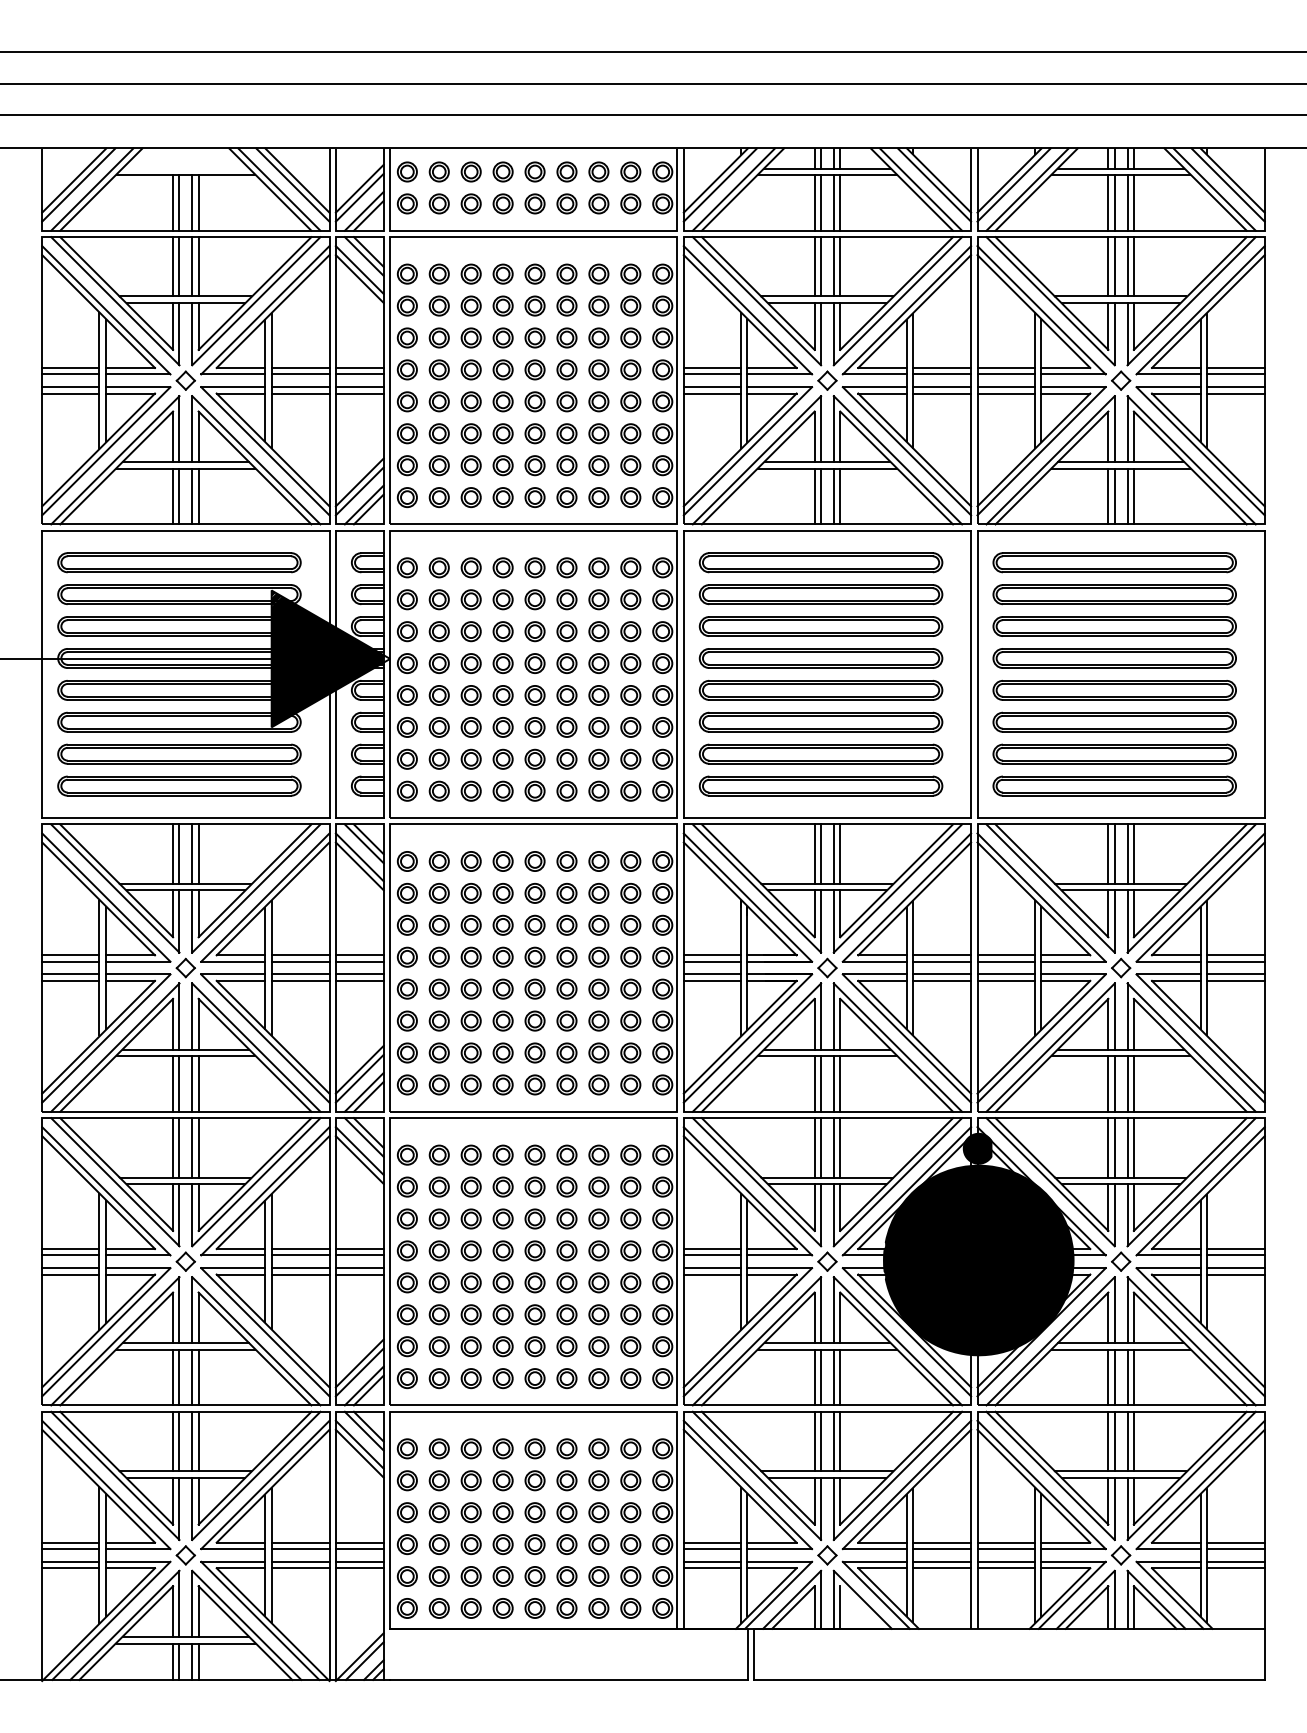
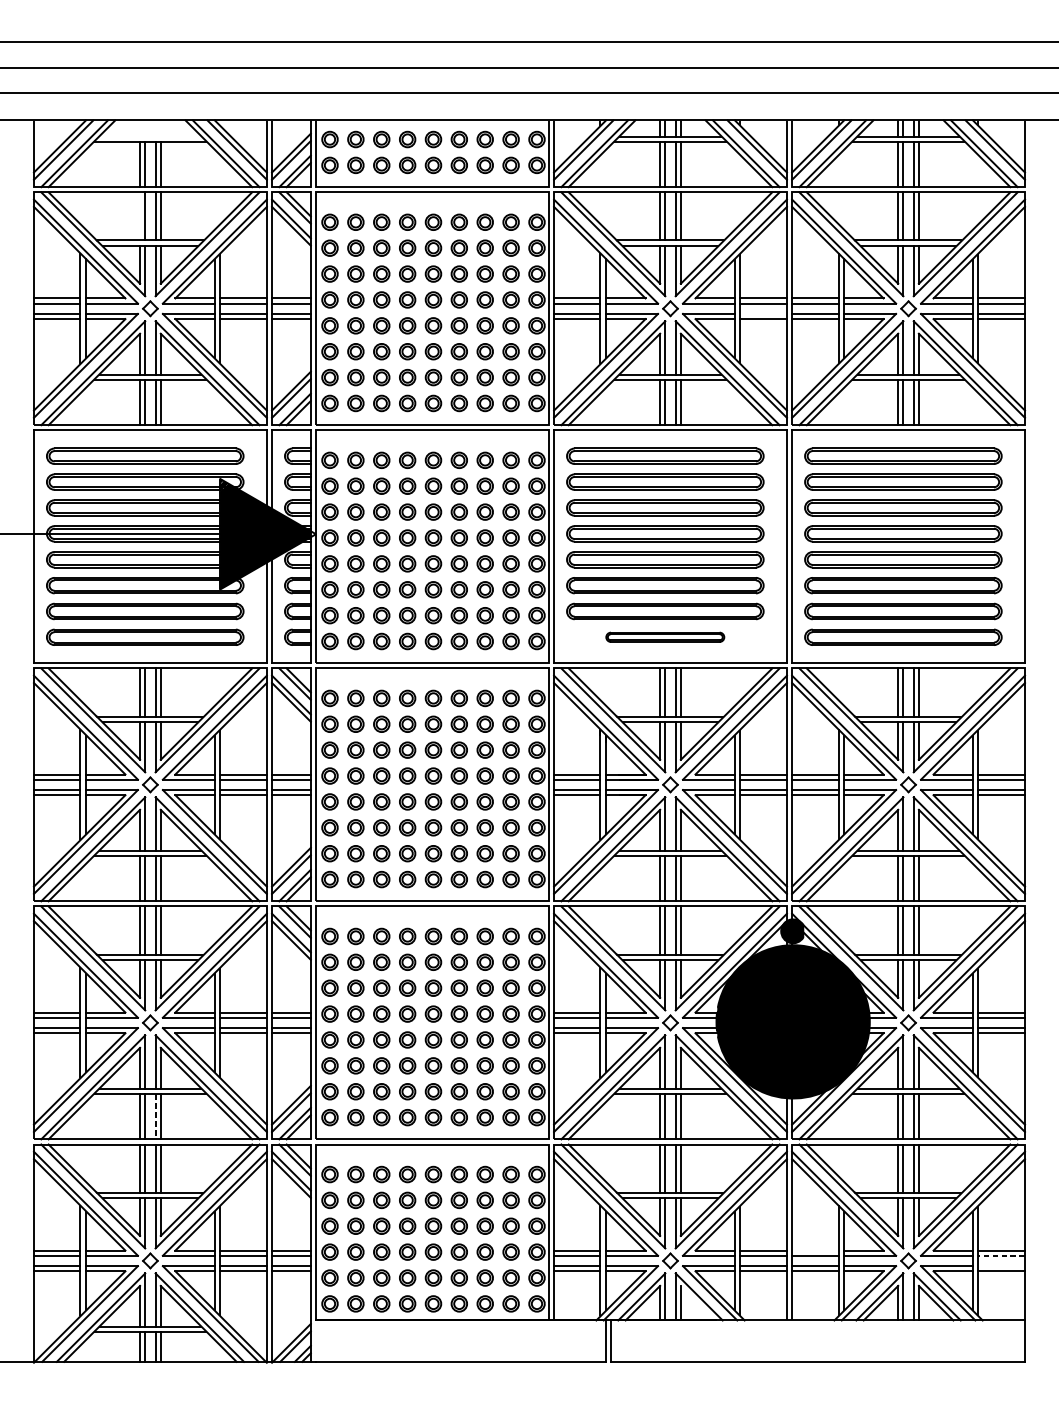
line: (173, 266) -> (140, 216), removed
line: (942, 387) -> (763, 314), removed
part: (820, 785) -> (664, 636), size x0.6
line: (192, 1377) -> (155, 1116), solid -> dashed
line: (1005, 1542) -> (814, 1250), removed
line: (1235, 1549) -> (1001, 1256), solid -> dashed
line: (1235, 1561) -> (1001, 1265), removed

